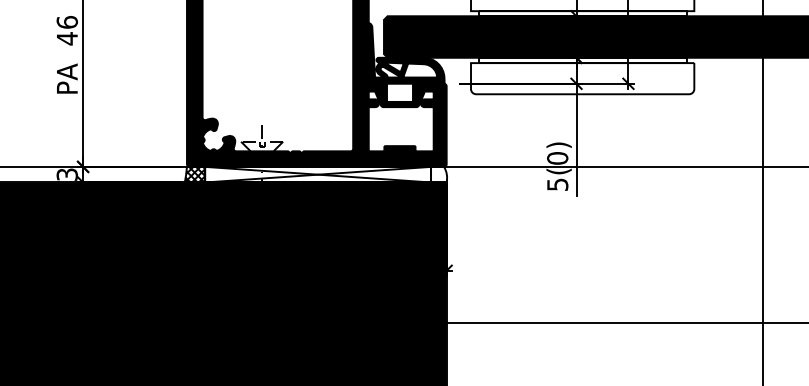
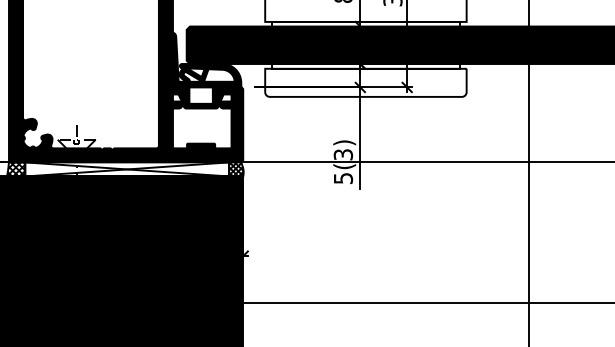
text: (557, 158) -> (343, 154), 5(0) -> 5(3)
hatch: (439, 174) -> (236, 169), added

